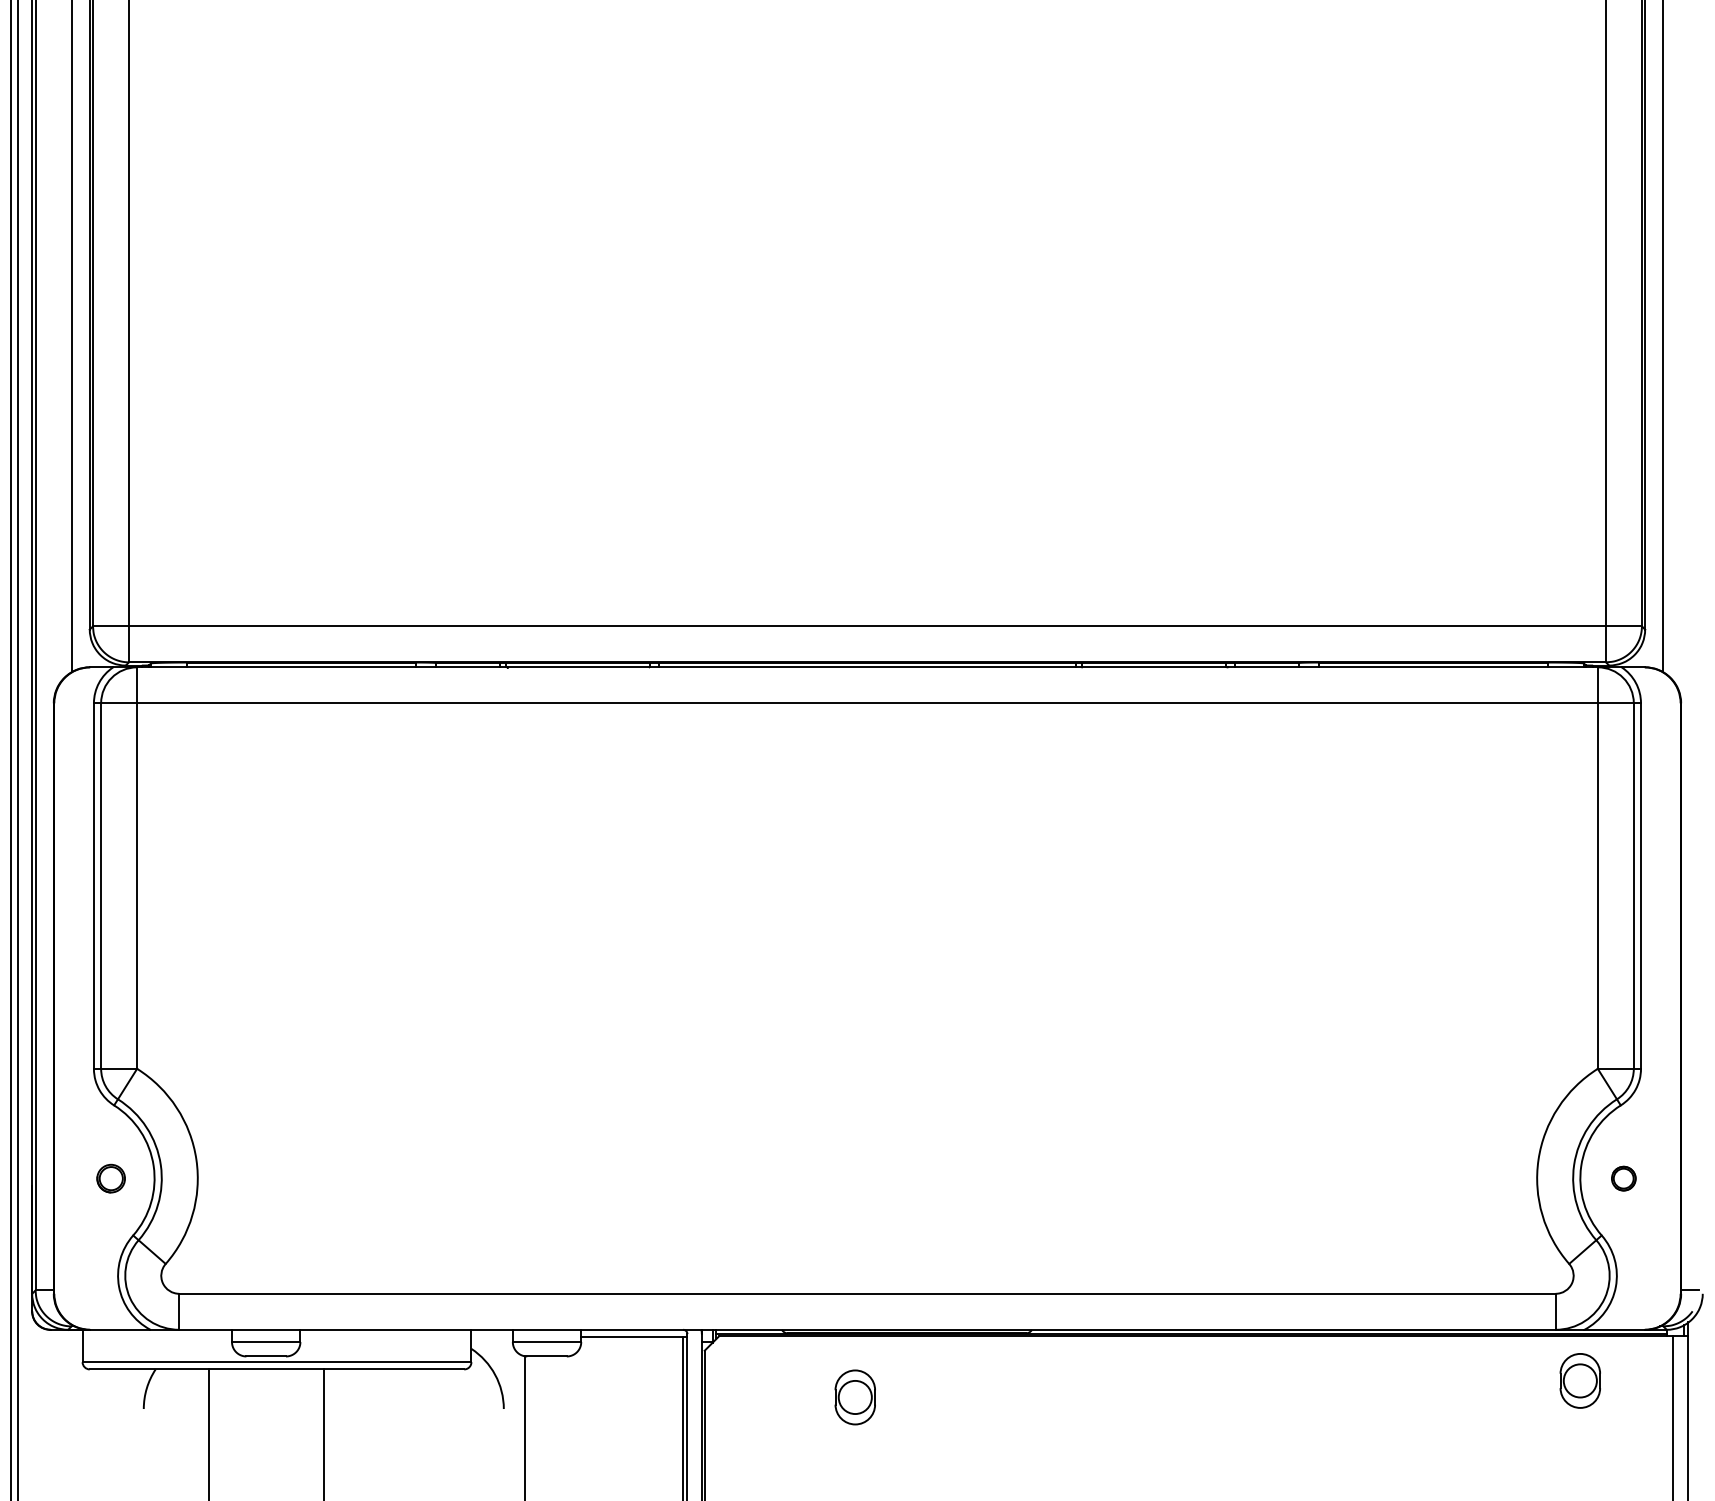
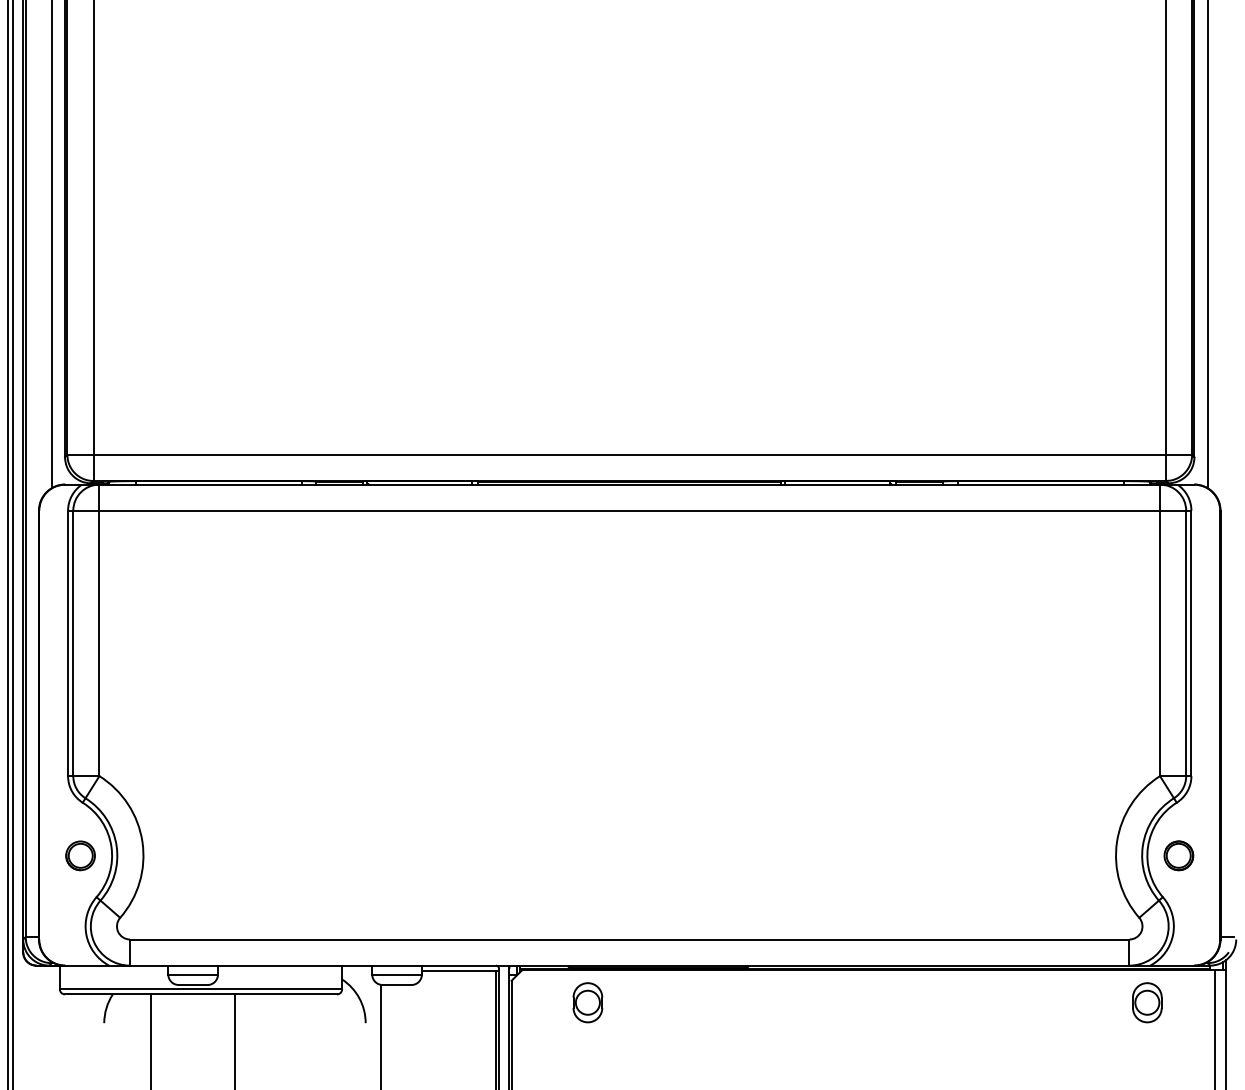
part: (111, 1178) -> (80, 855), size x1.43
part: (1623, 1178) -> (1178, 855), size x1.67
part: (854, 1397) -> (587, 1002), moved

